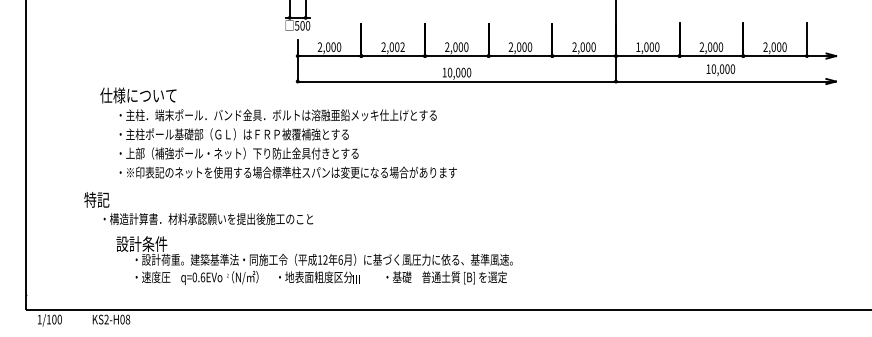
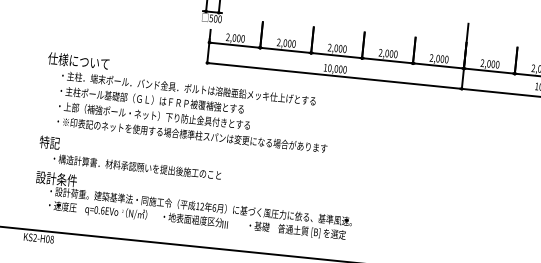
text: (402, 46) -> (293, 43), 2,002 -> 2,000
text: (638, 46) -> (482, 62), 1,000 -> 2,000
text: (198, 208) -> (130, 157), moved
text: (314, 260) -> (193, 206), moved

